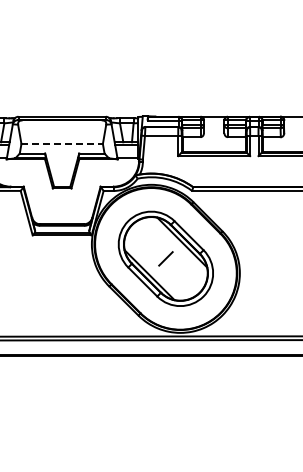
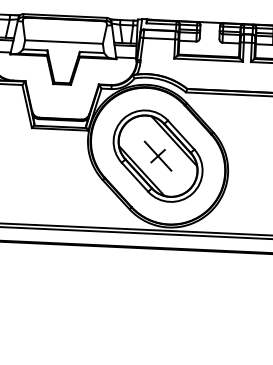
line: (62, 144) -> (64, 42), dashed -> solid
line: (165, 258) -> (157, 155), added

